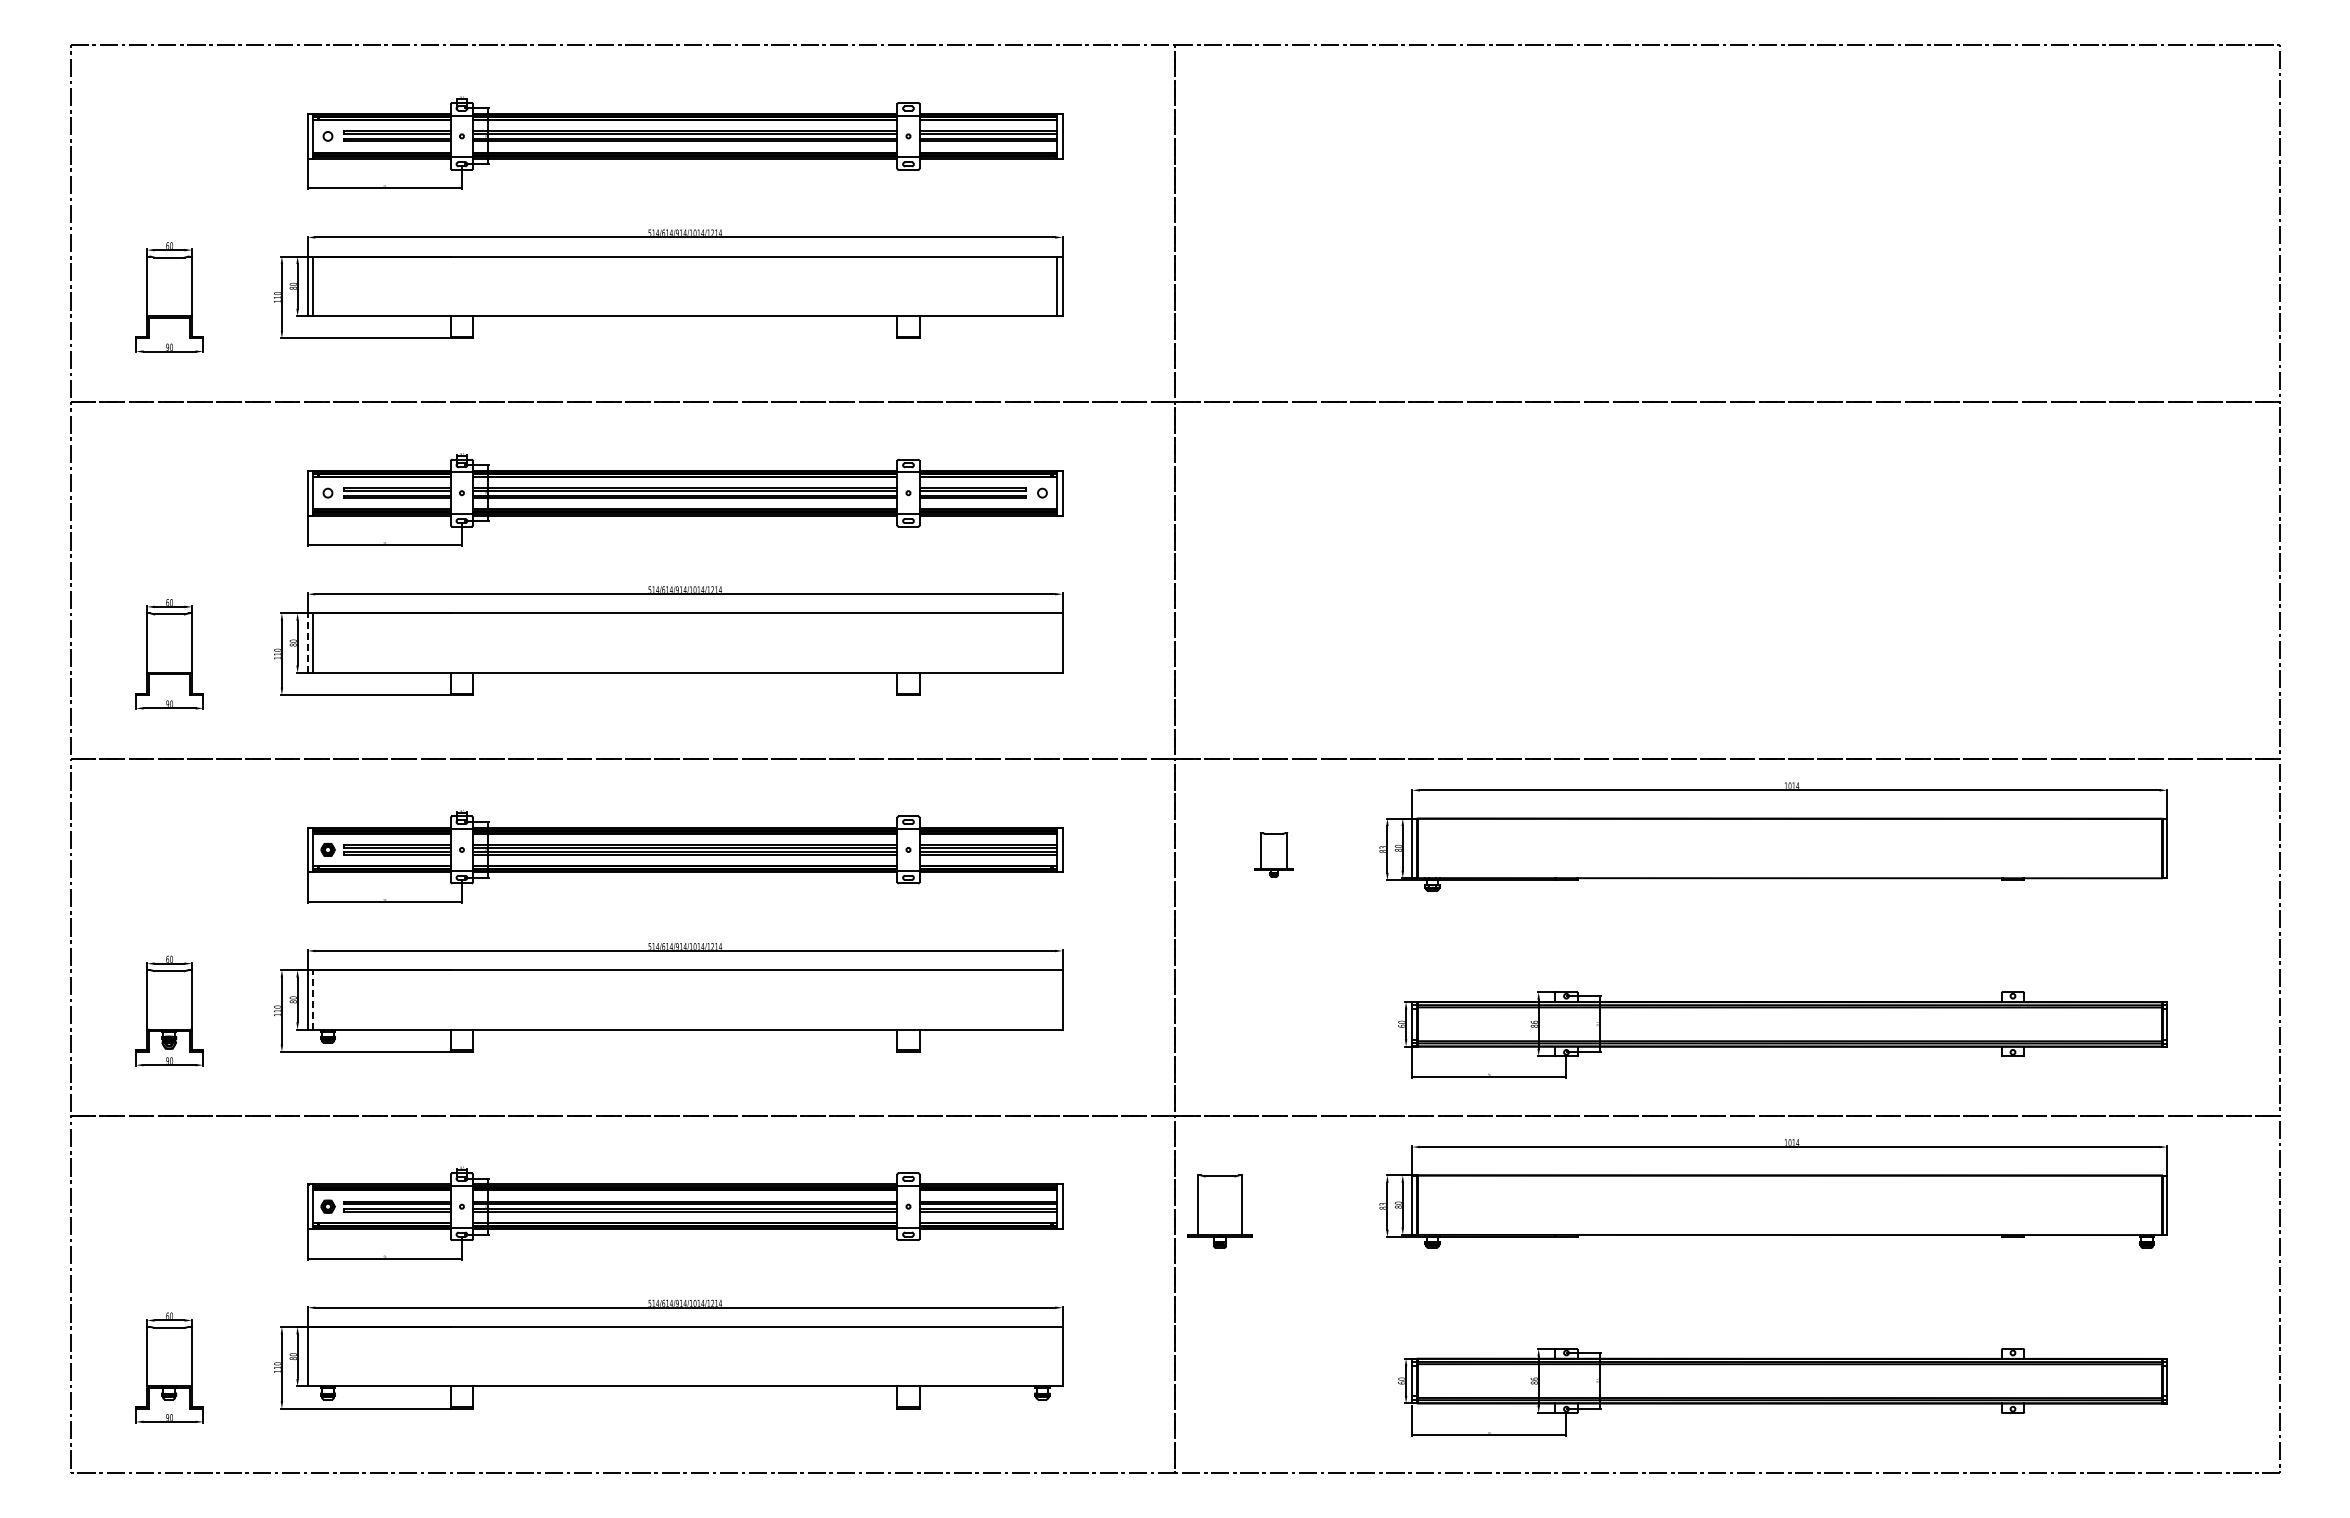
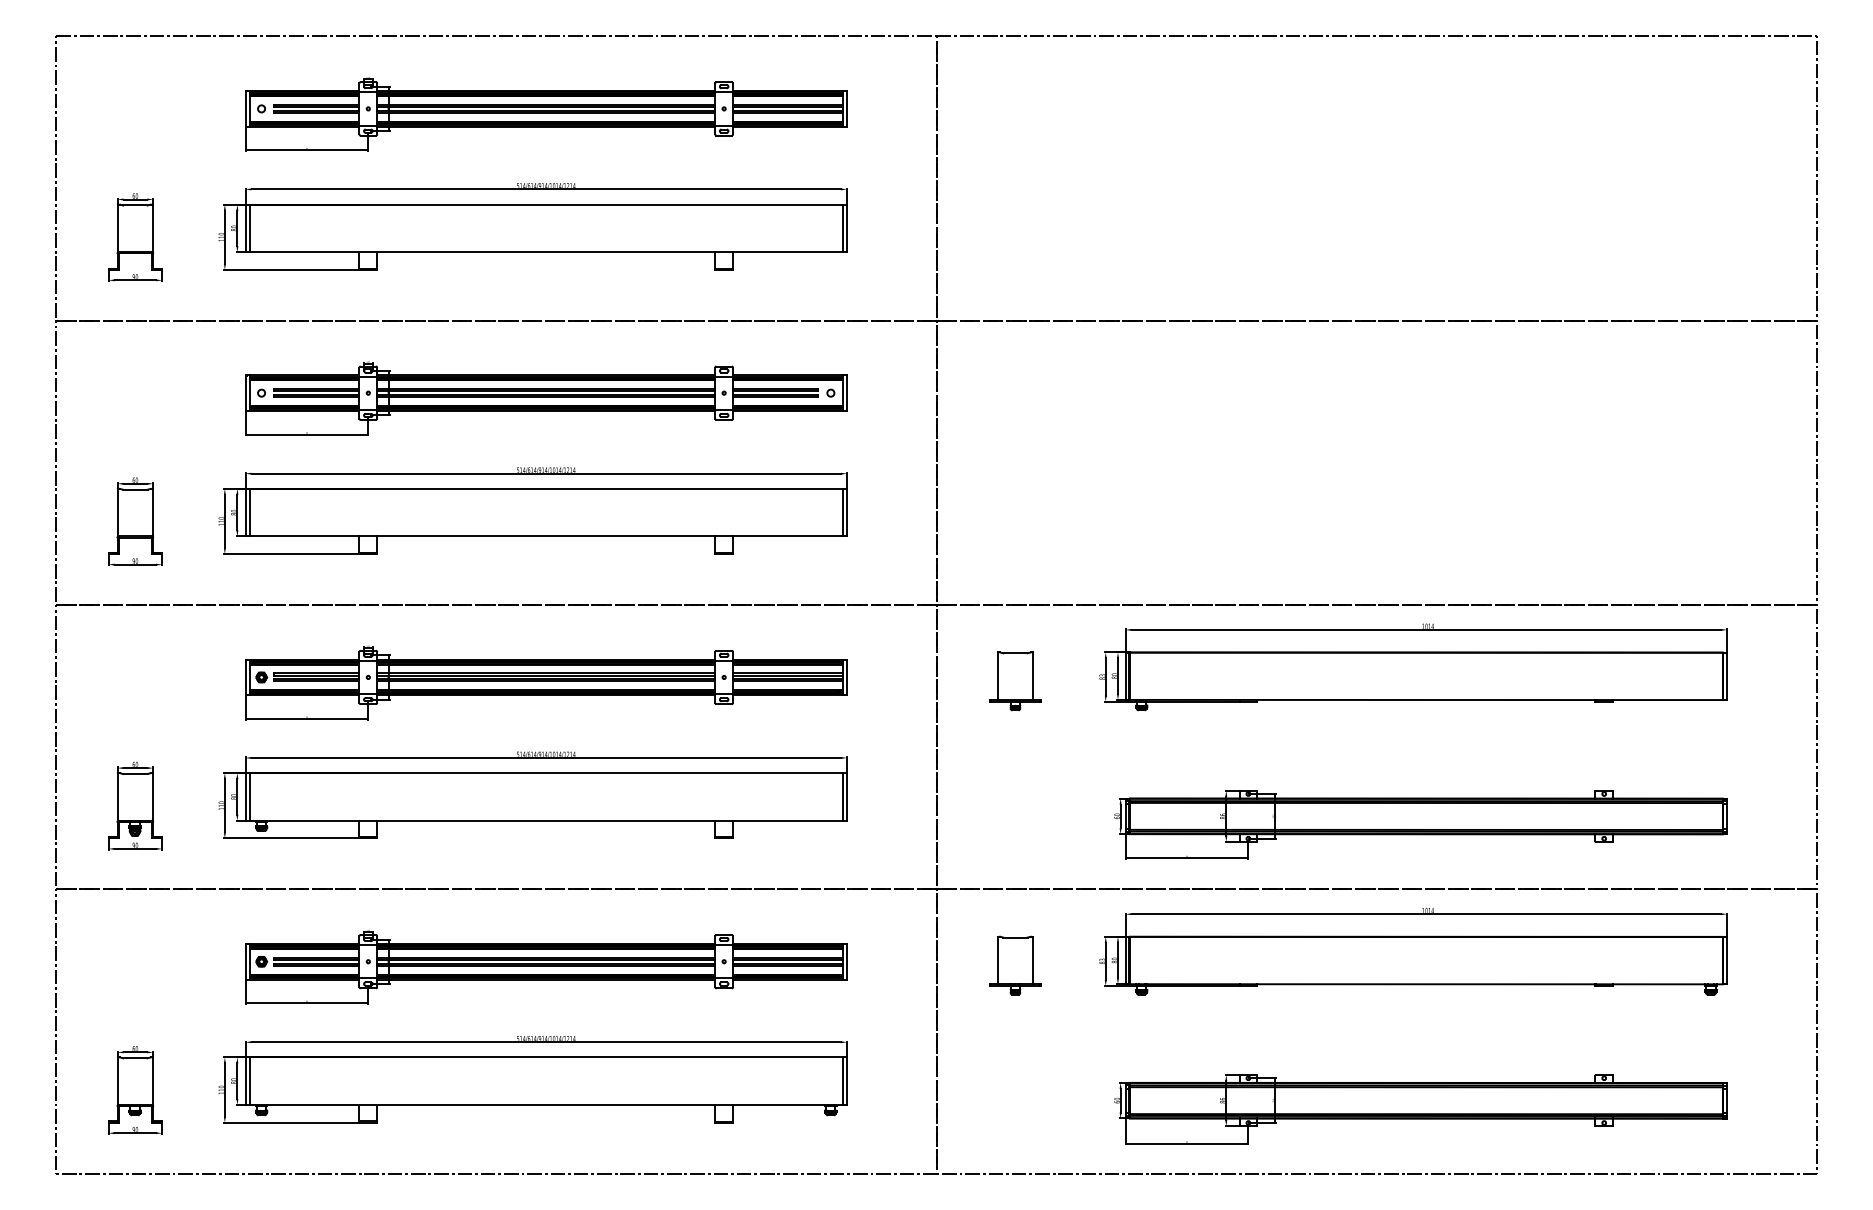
line: (1057, 642) -> (842, 512), added
line: (307, 643) -> (245, 512), dashed -> solid
part: (1273, 854) -> (1014, 681), size x1.67
line: (313, 999) -> (250, 796), dashed -> solid
line: (1057, 999) -> (842, 796), added
part: (1219, 1211) -> (1014, 965), moved
line: (313, 1356) -> (250, 1081), added
line: (1057, 1356) -> (842, 1081), added

